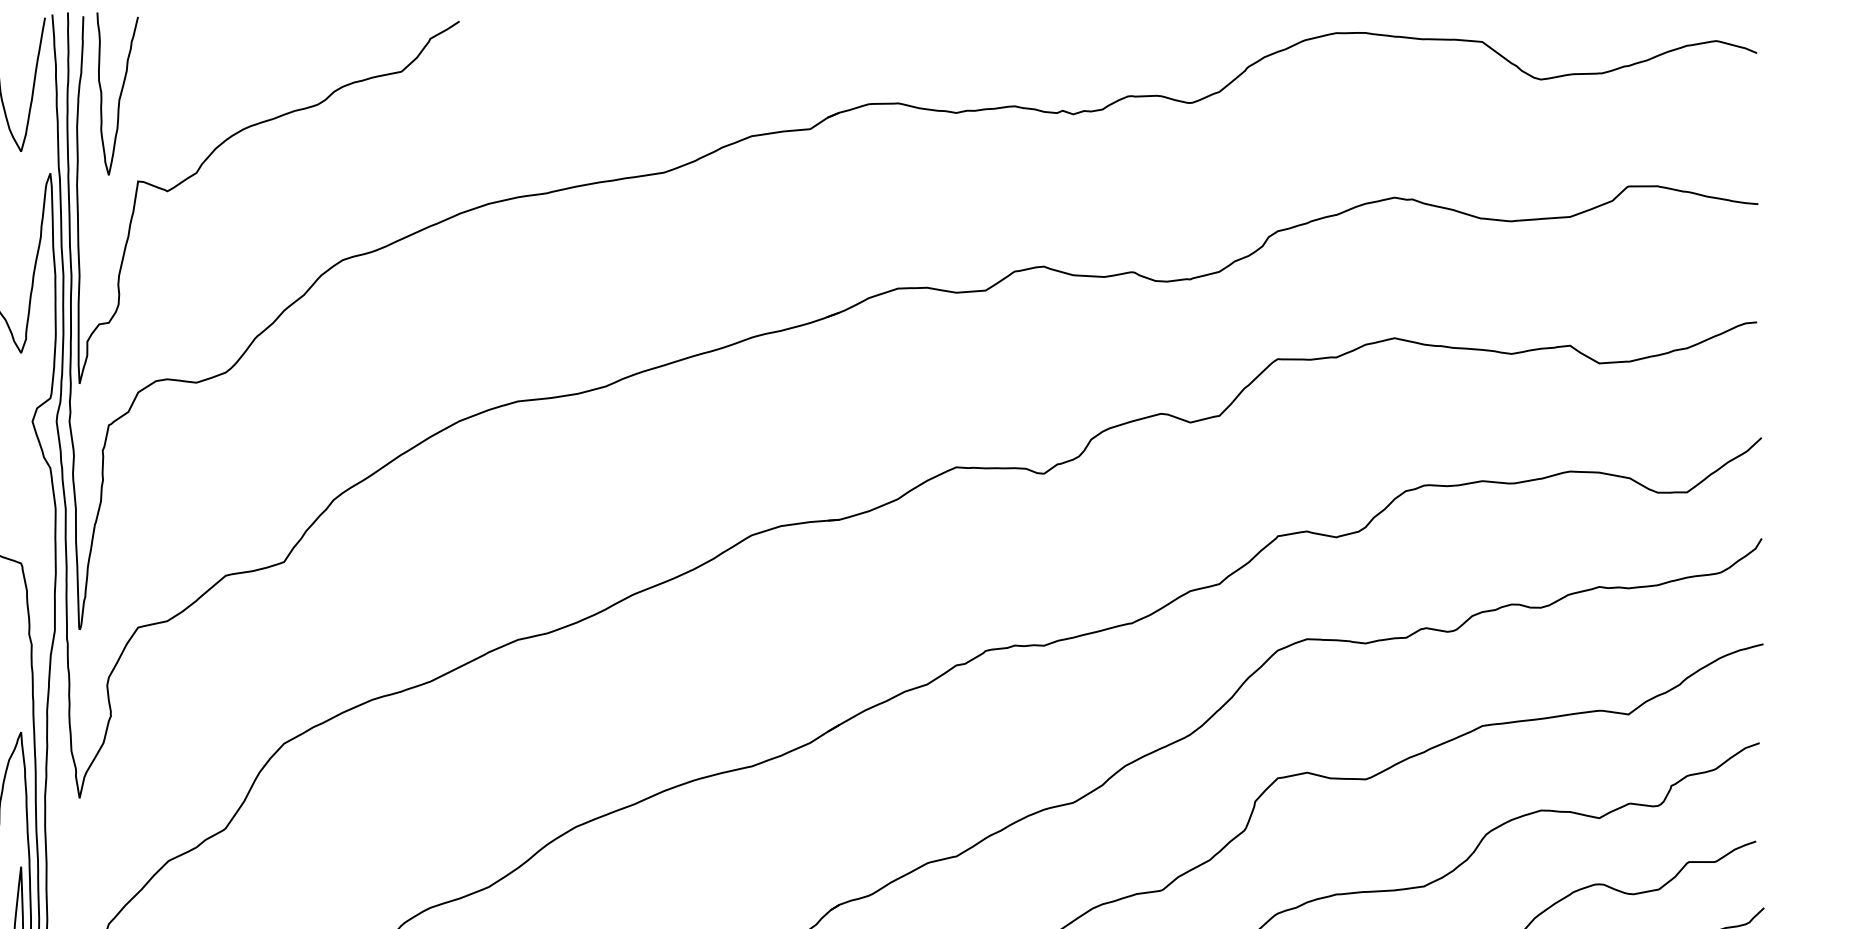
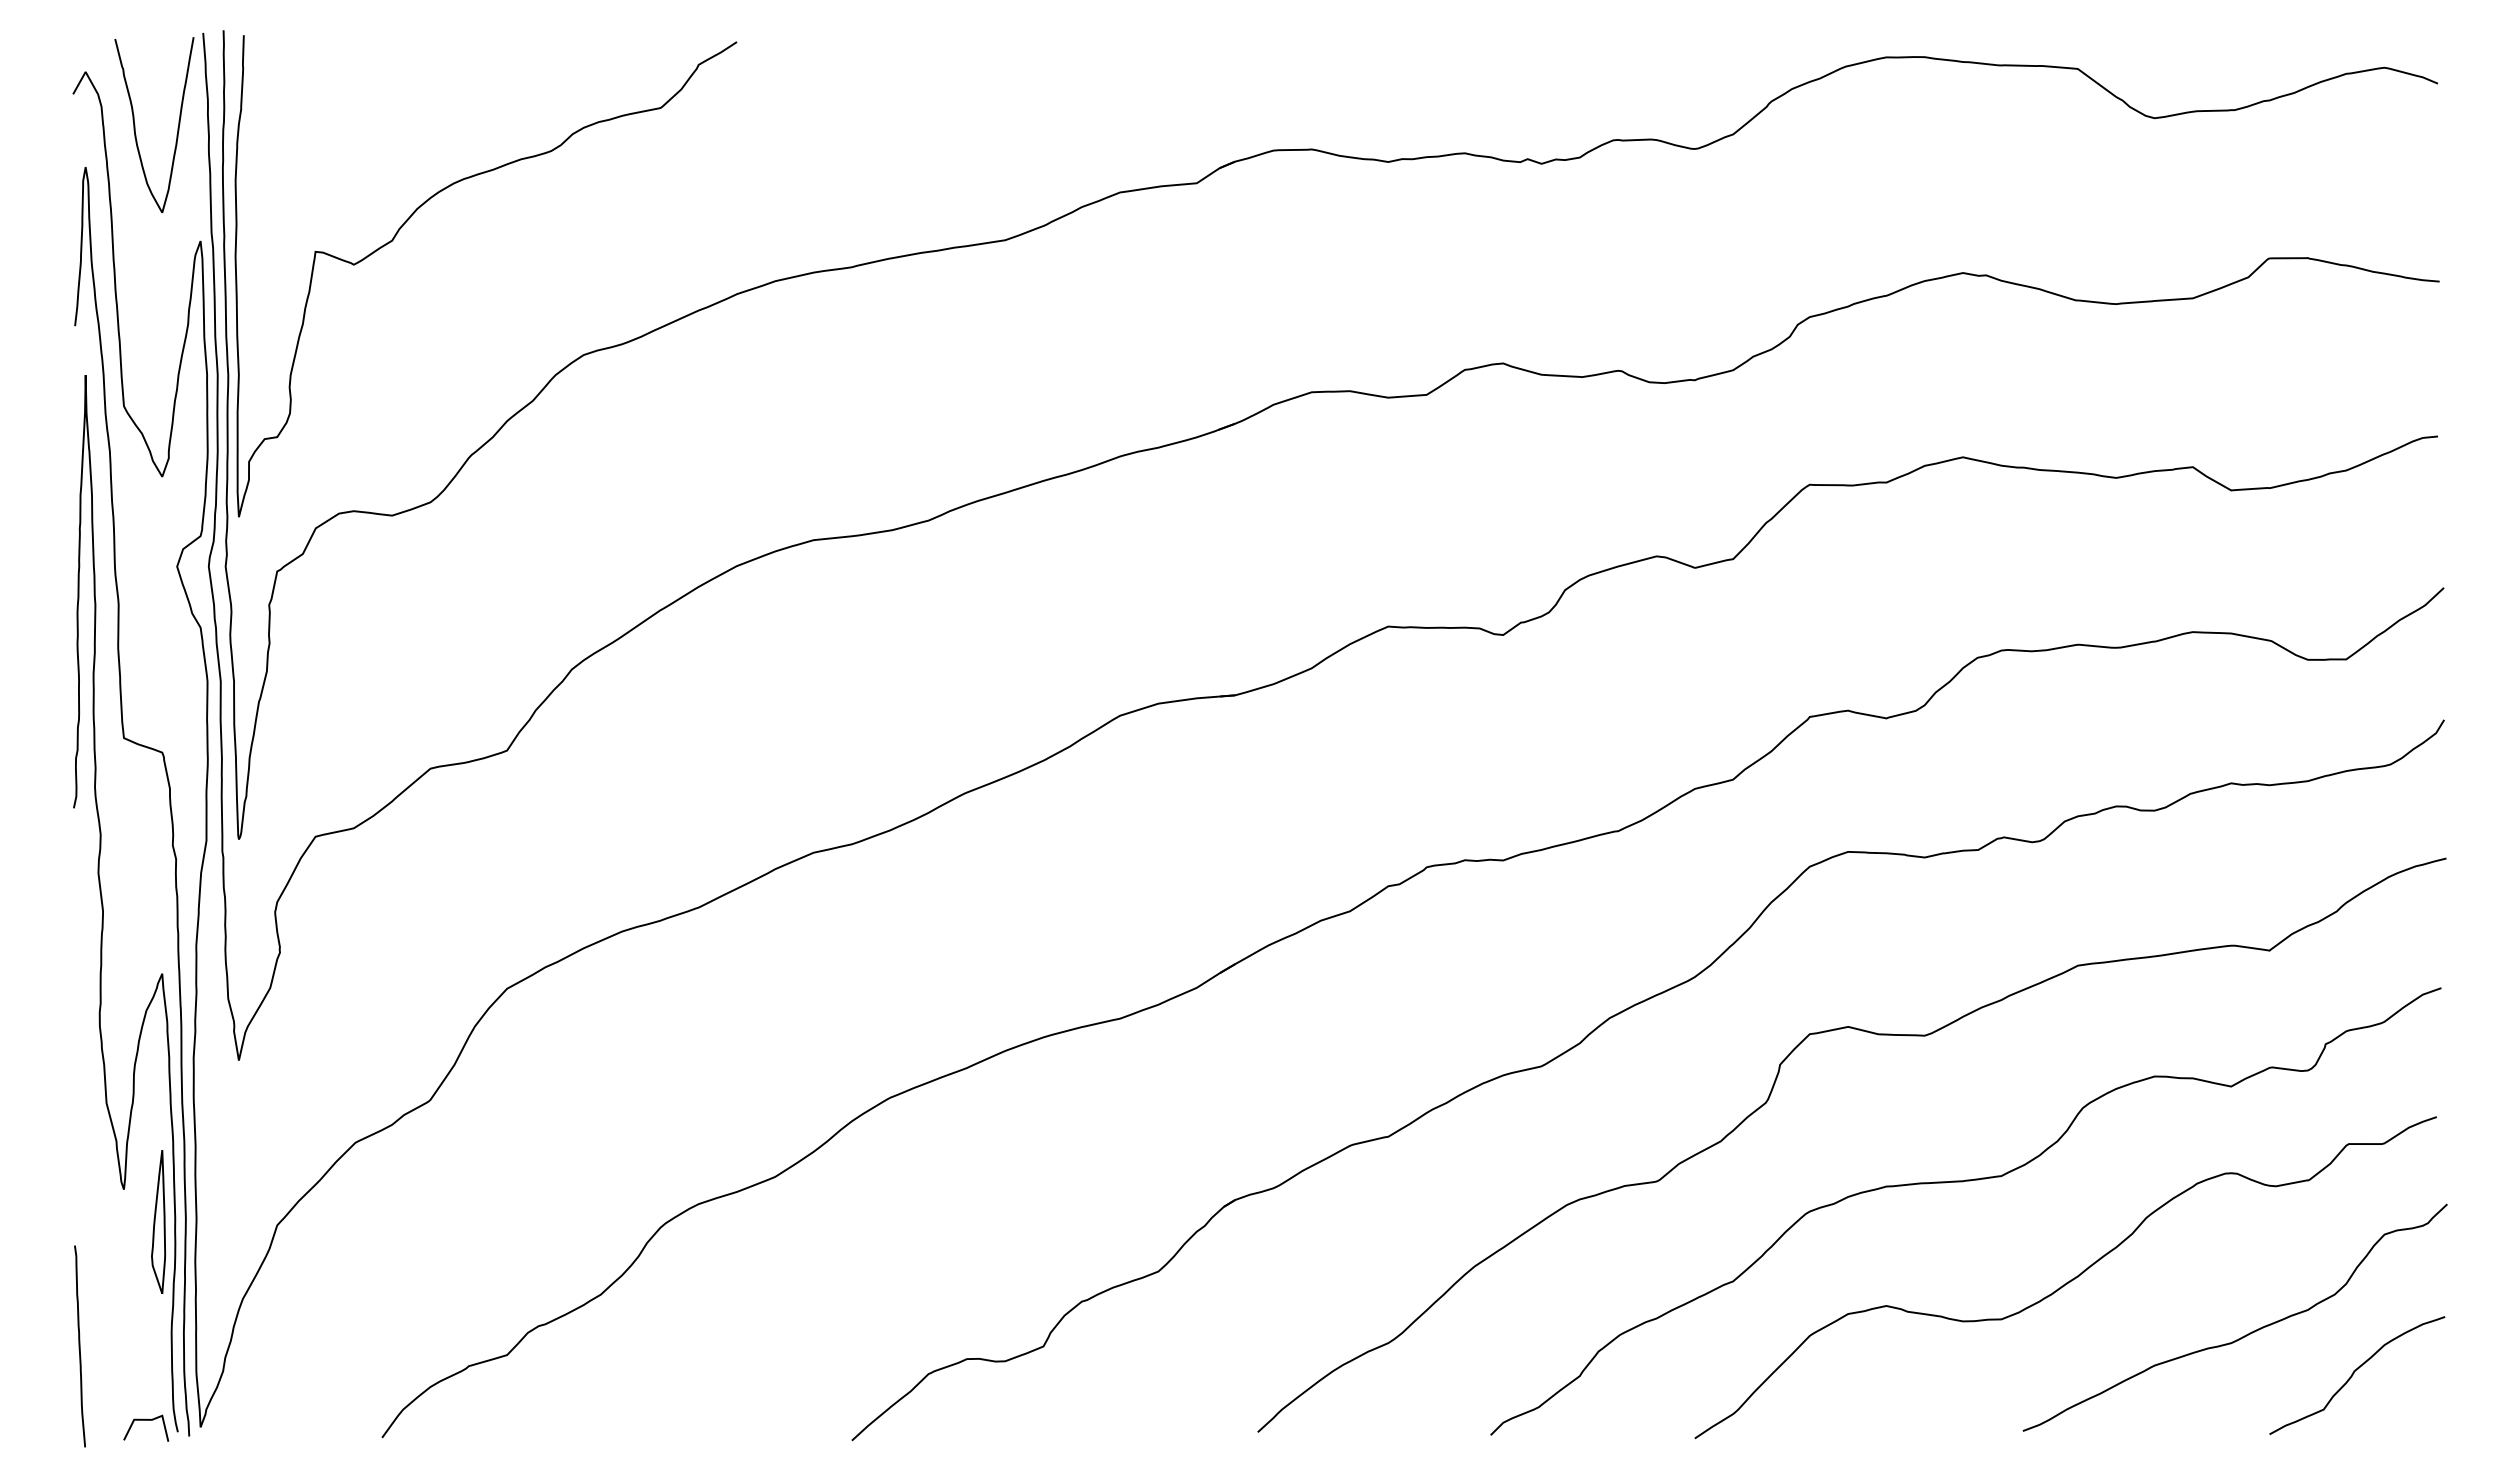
curve: (119, 95) -> (291, 138), removed

